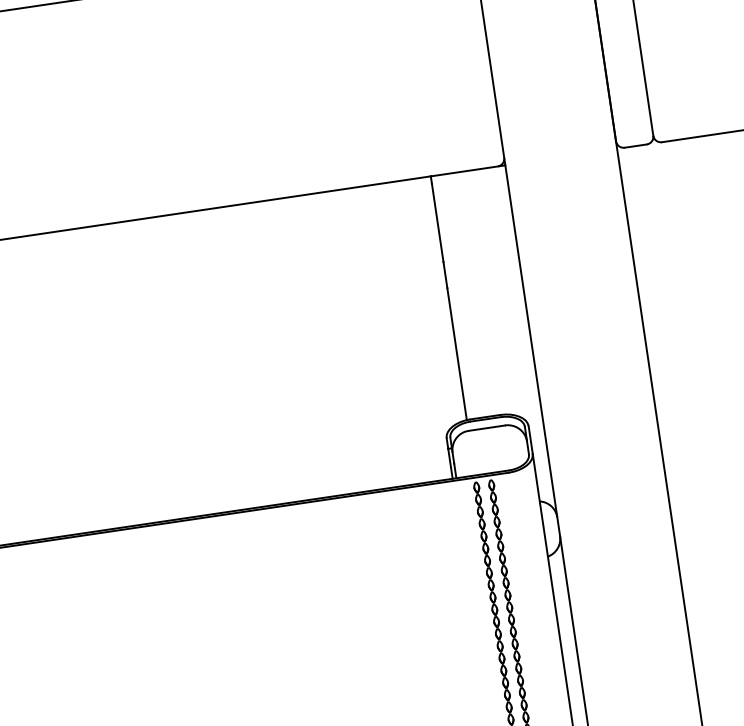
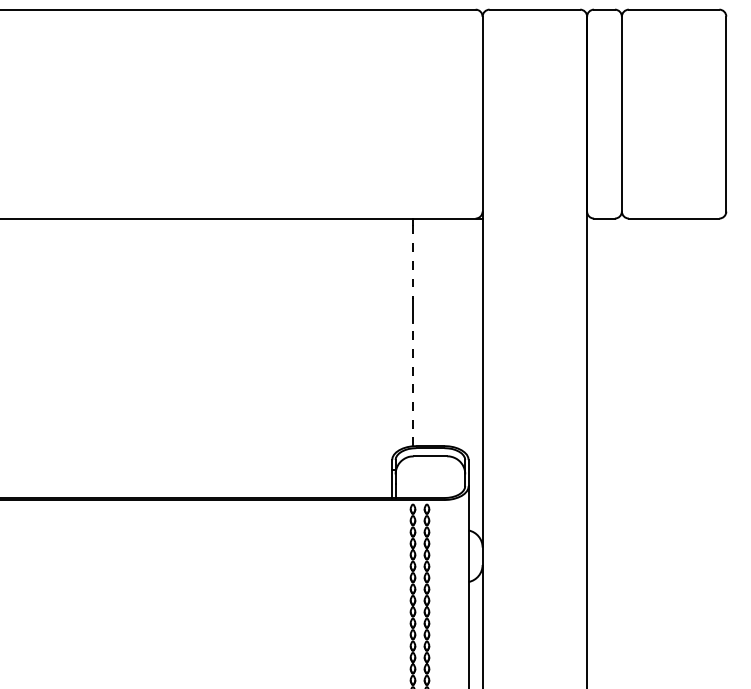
line: (438, 223) -> (413, 262), solid -> dashed
line: (457, 353) -> (413, 384), solid -> dashed

